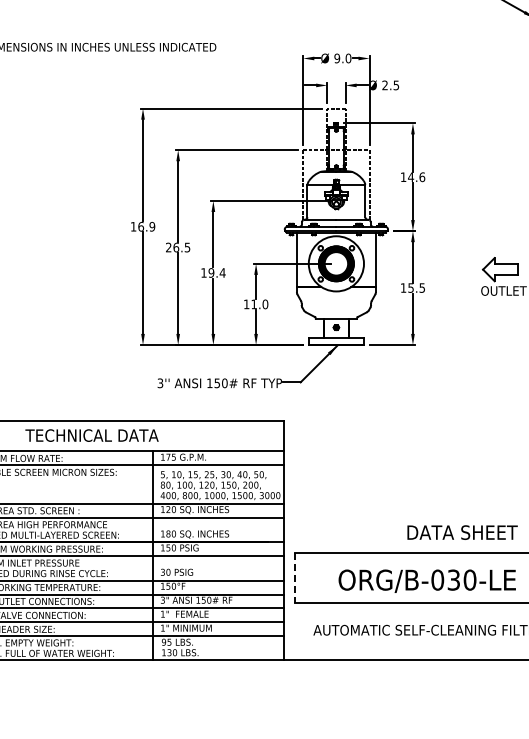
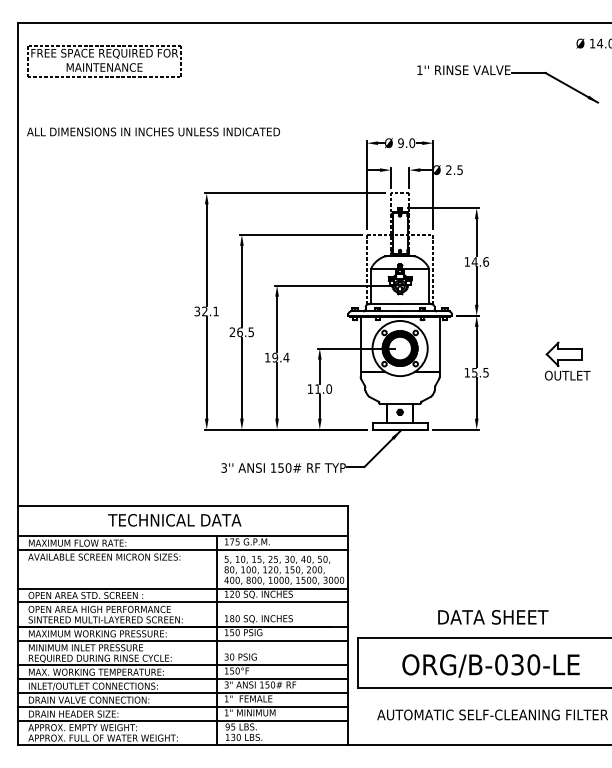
text: (142, 226) -> (206, 311), 16.9 -> 32.1
text: (91, 435) -> (174, 520), moved
text: (462, 532) -> (493, 617), moved
line: (294, 577) -> (358, 662), dashed -> solid

